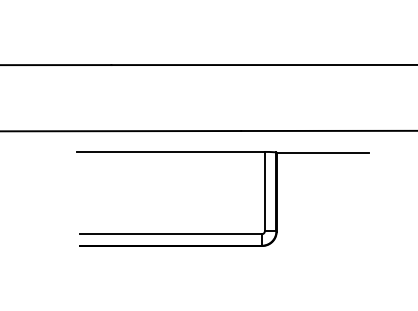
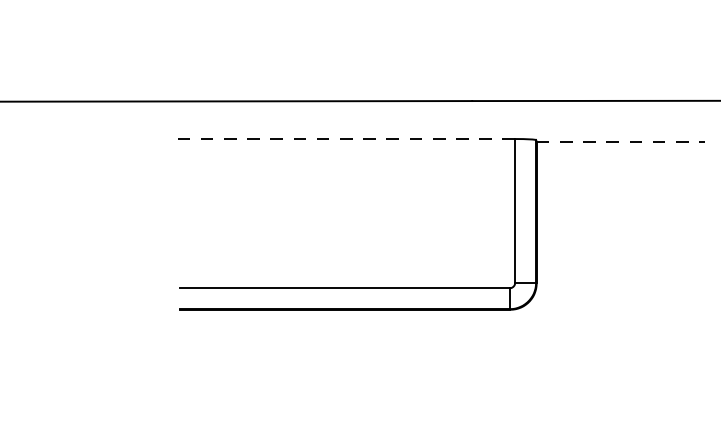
line: (171, 151) -> (345, 138), solid -> dashed
line: (323, 153) -> (621, 141), solid -> dashed

